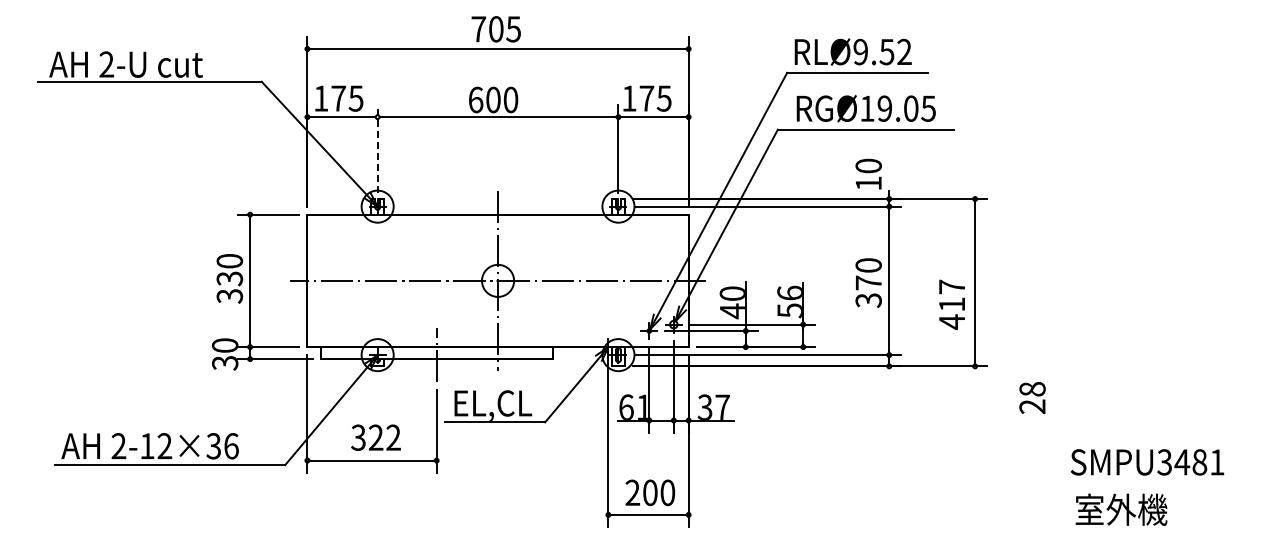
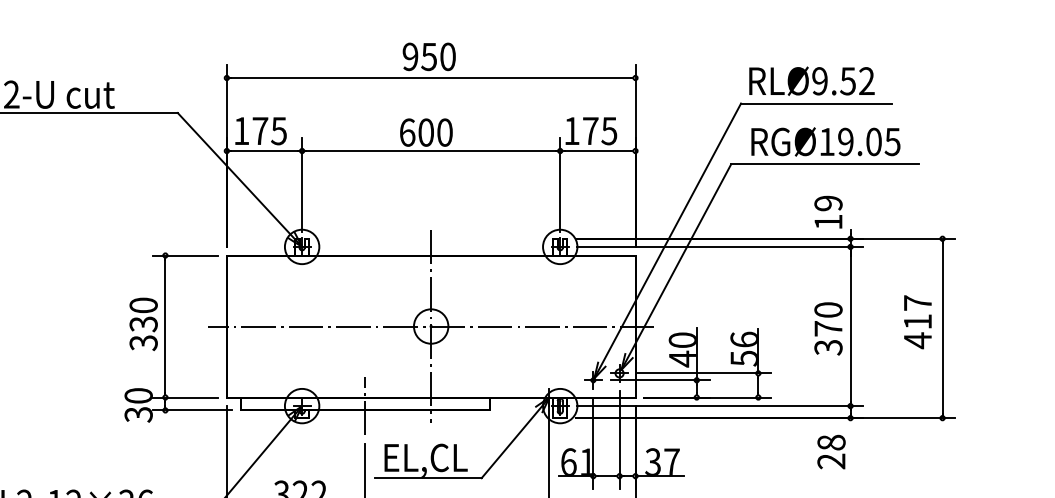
text: (495, 29) -> (428, 57), 705 -> 950
line: (377, 148) -> (301, 184), dashed -> solid
text: (868, 165) -> (828, 202), 10 -> 19
text: (951, 304) -> (917, 321), moved
text: (1032, 397) -> (831, 451), moved

